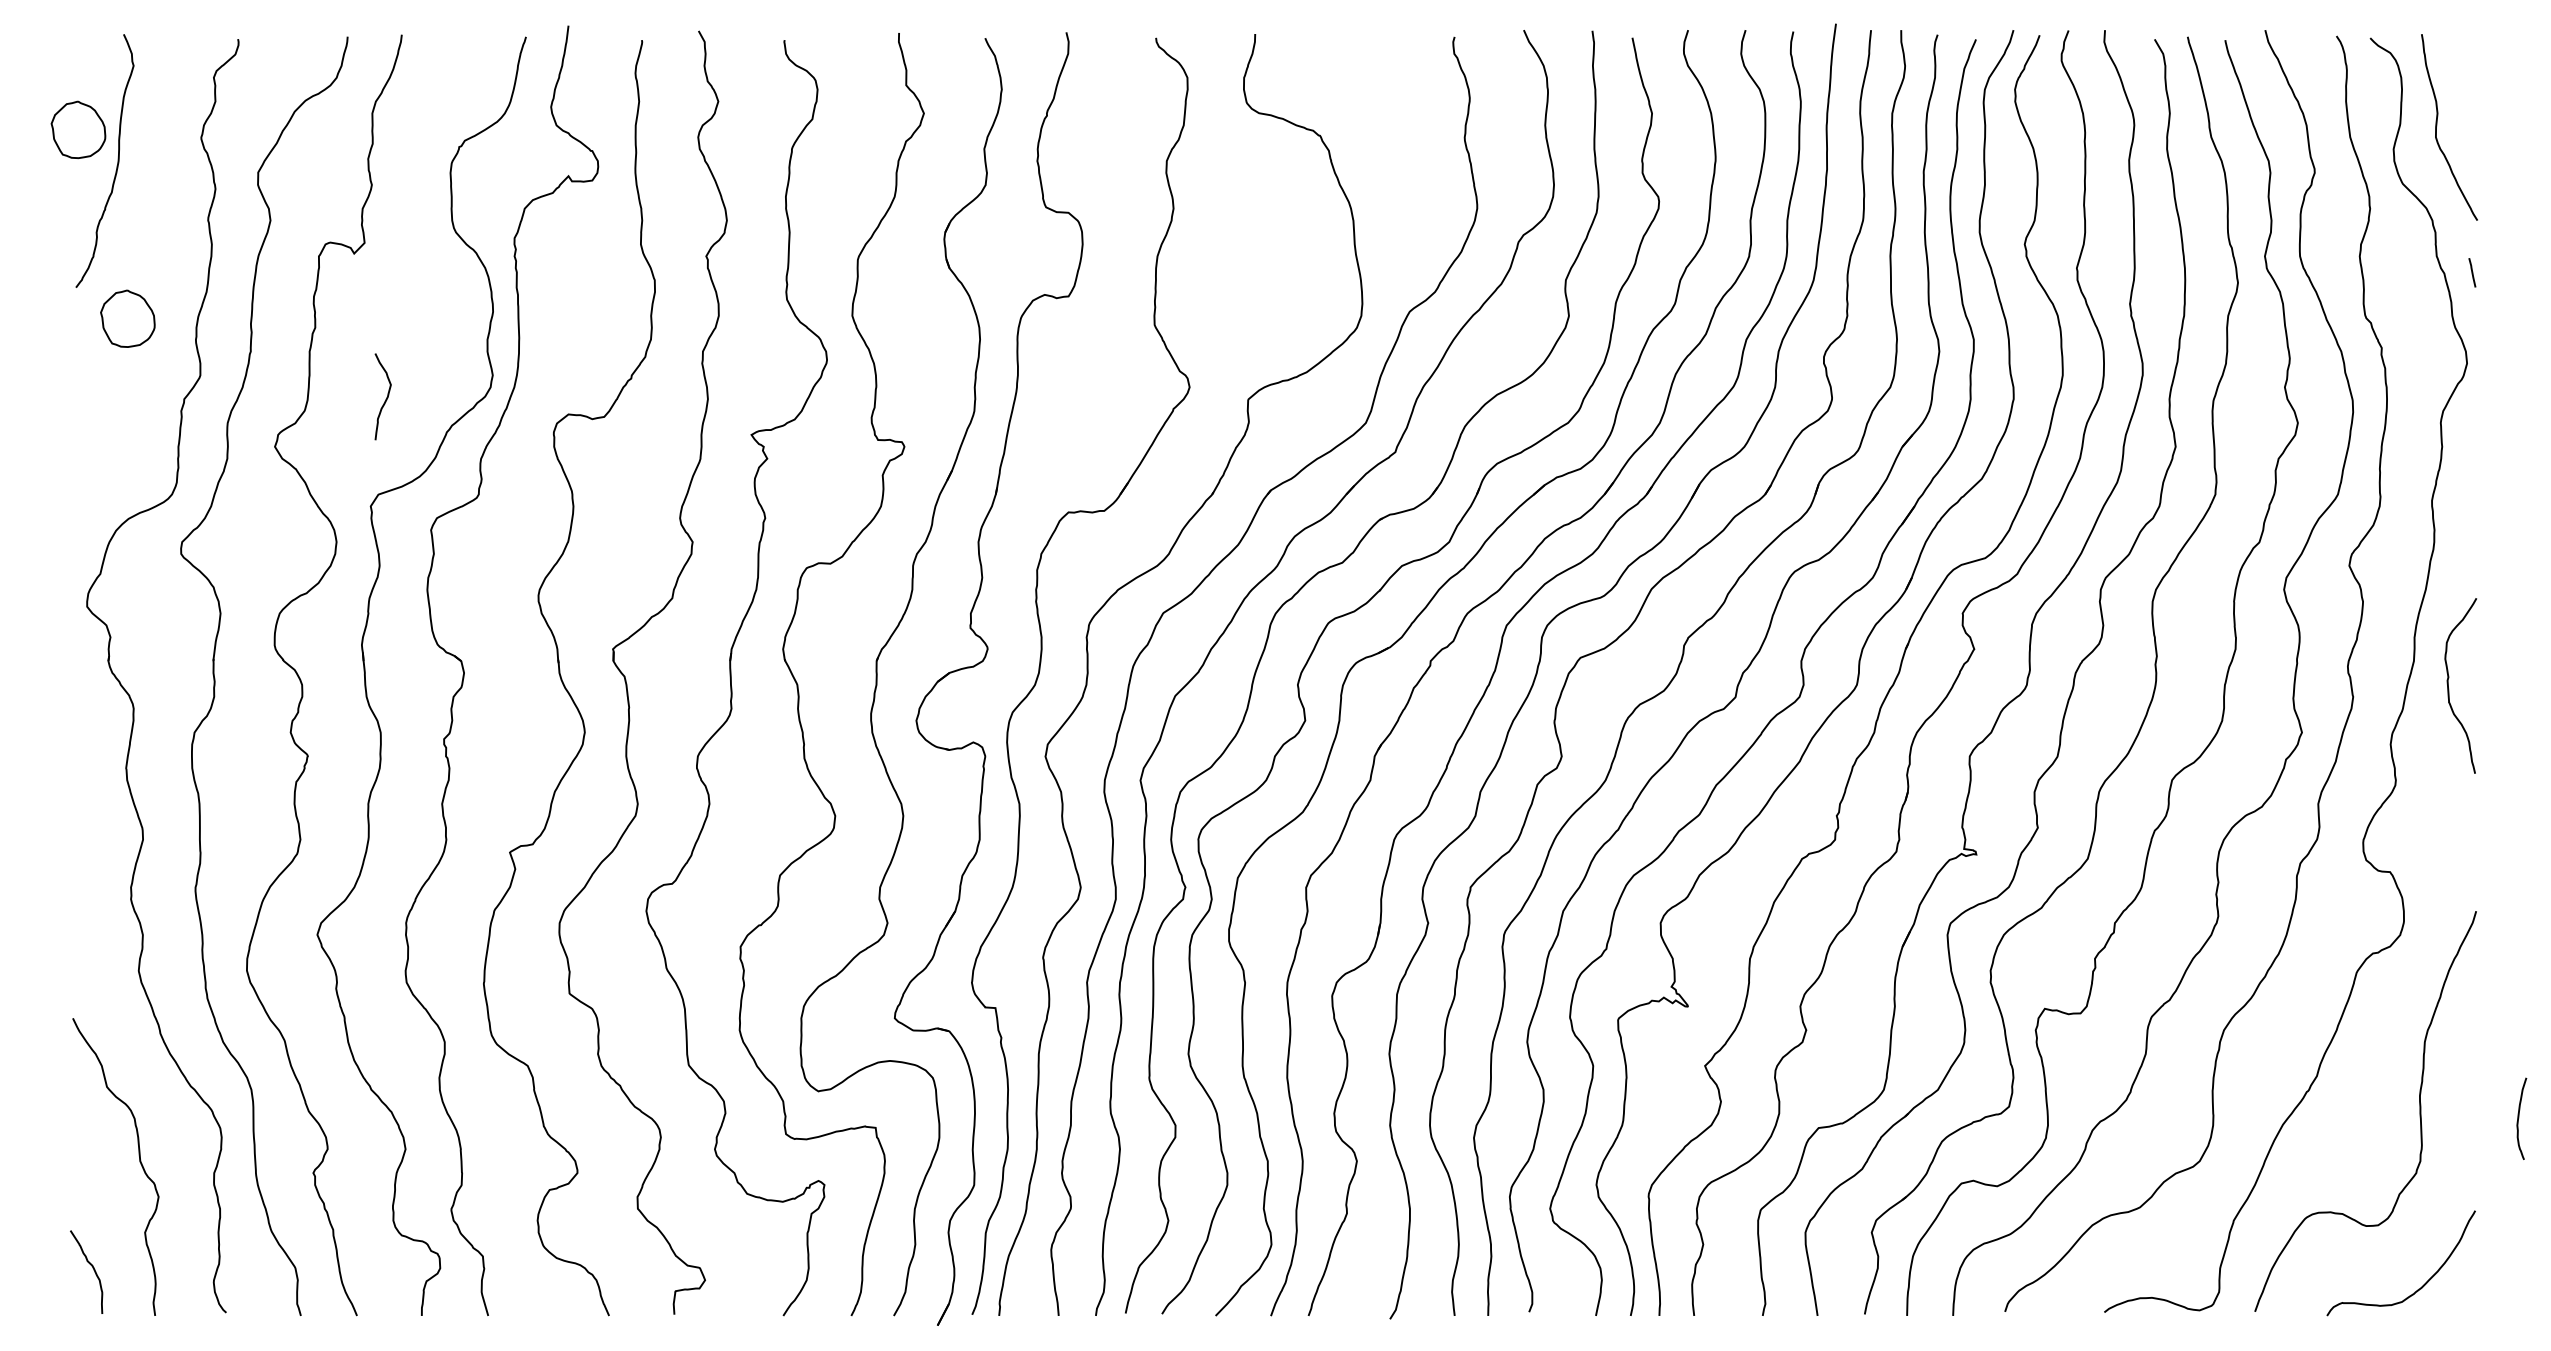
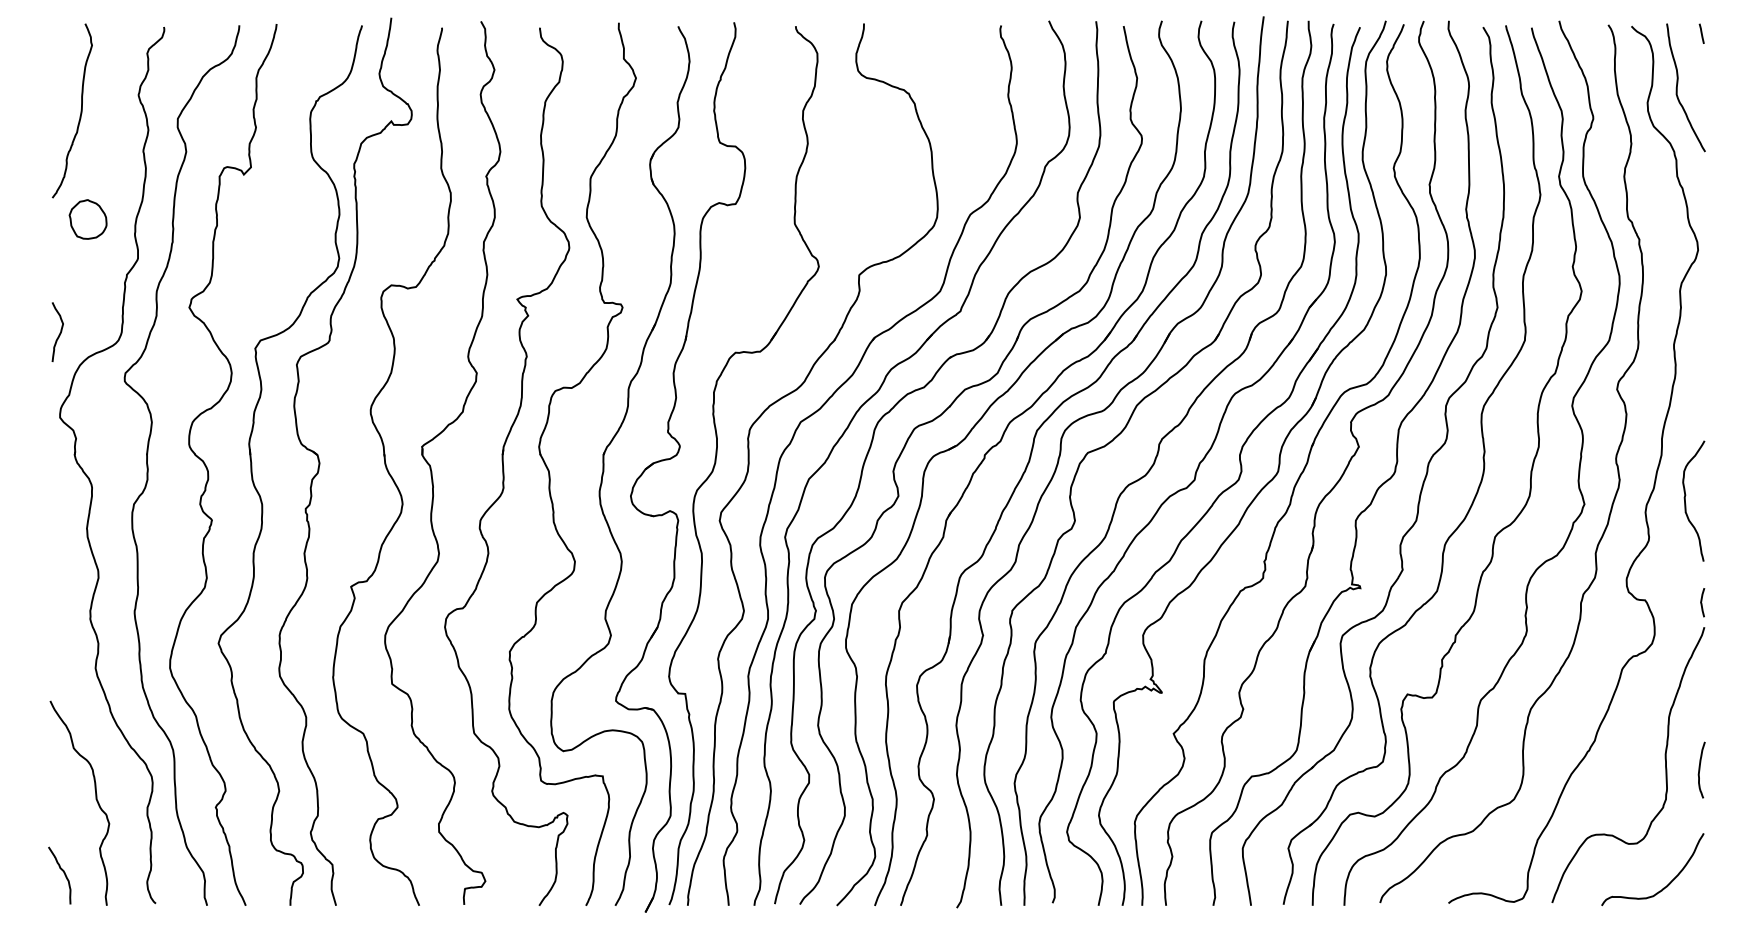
part: (77, 129) -> (53, 89), removed
line: (2471, 272) -> (1701, 33), moved
curve: (385, 397) -> (59, 332), moved
curve: (2448, 684) -> (1685, 500), moved
curve: (2473, 873) -> (1702, 601), added
curve: (2519, 1117) -> (1700, 769), moved

